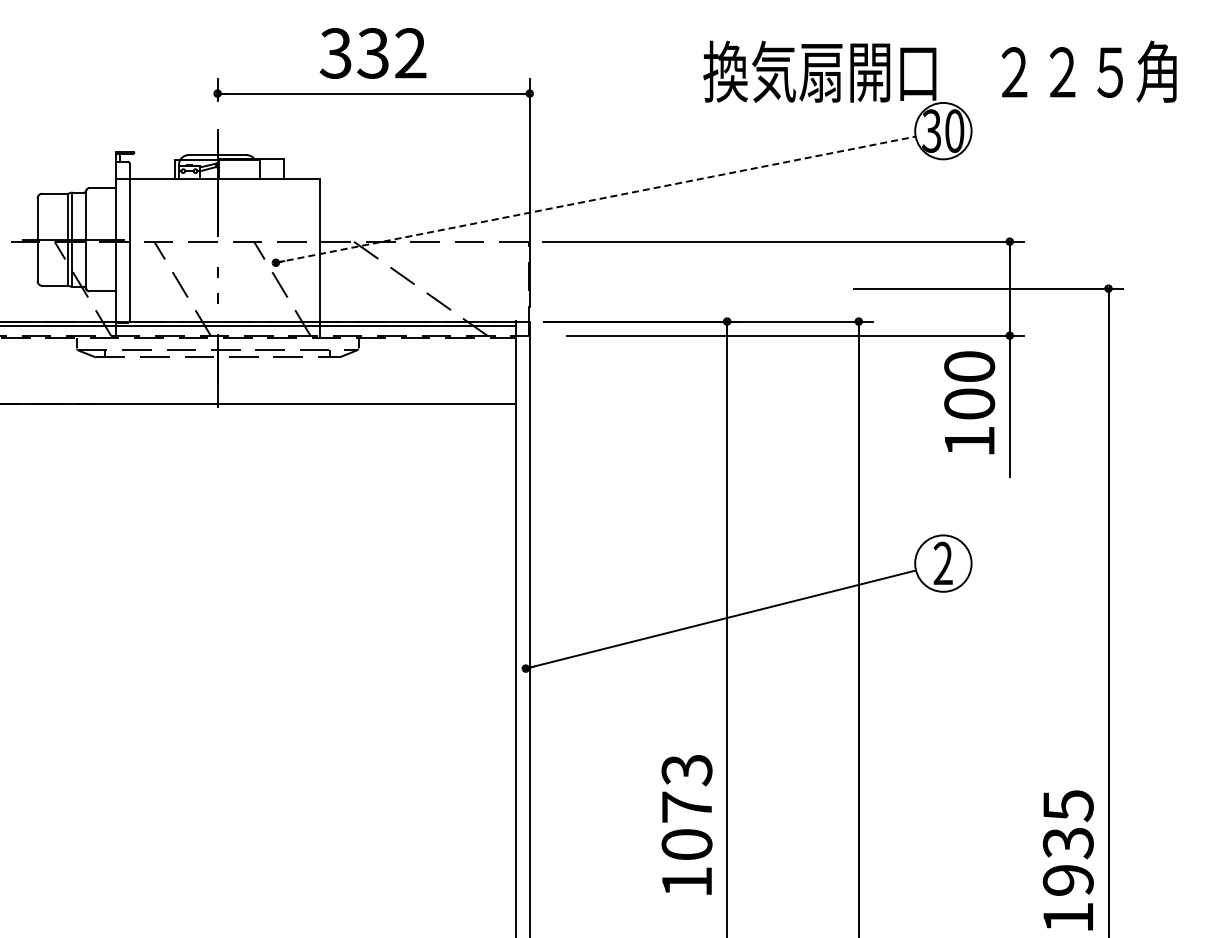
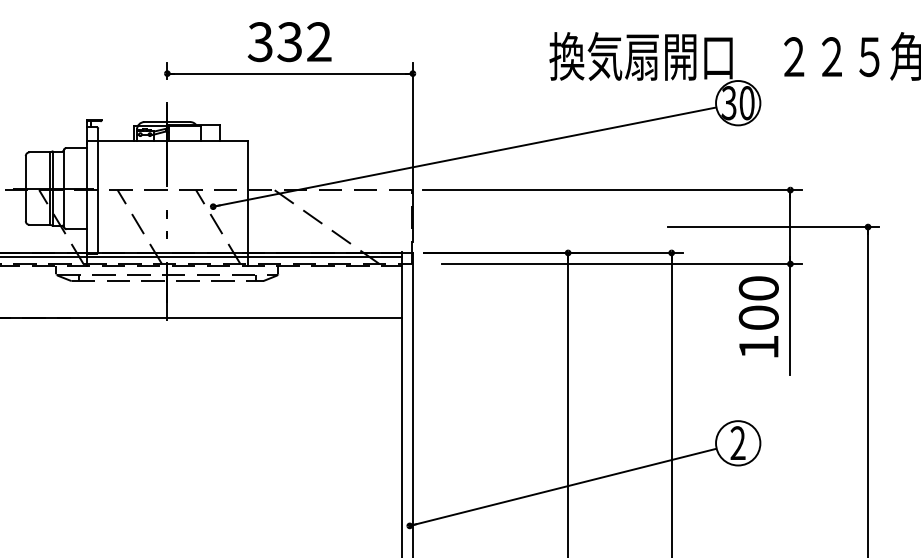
line: (596, 199) -> (465, 156), dashed -> solid

